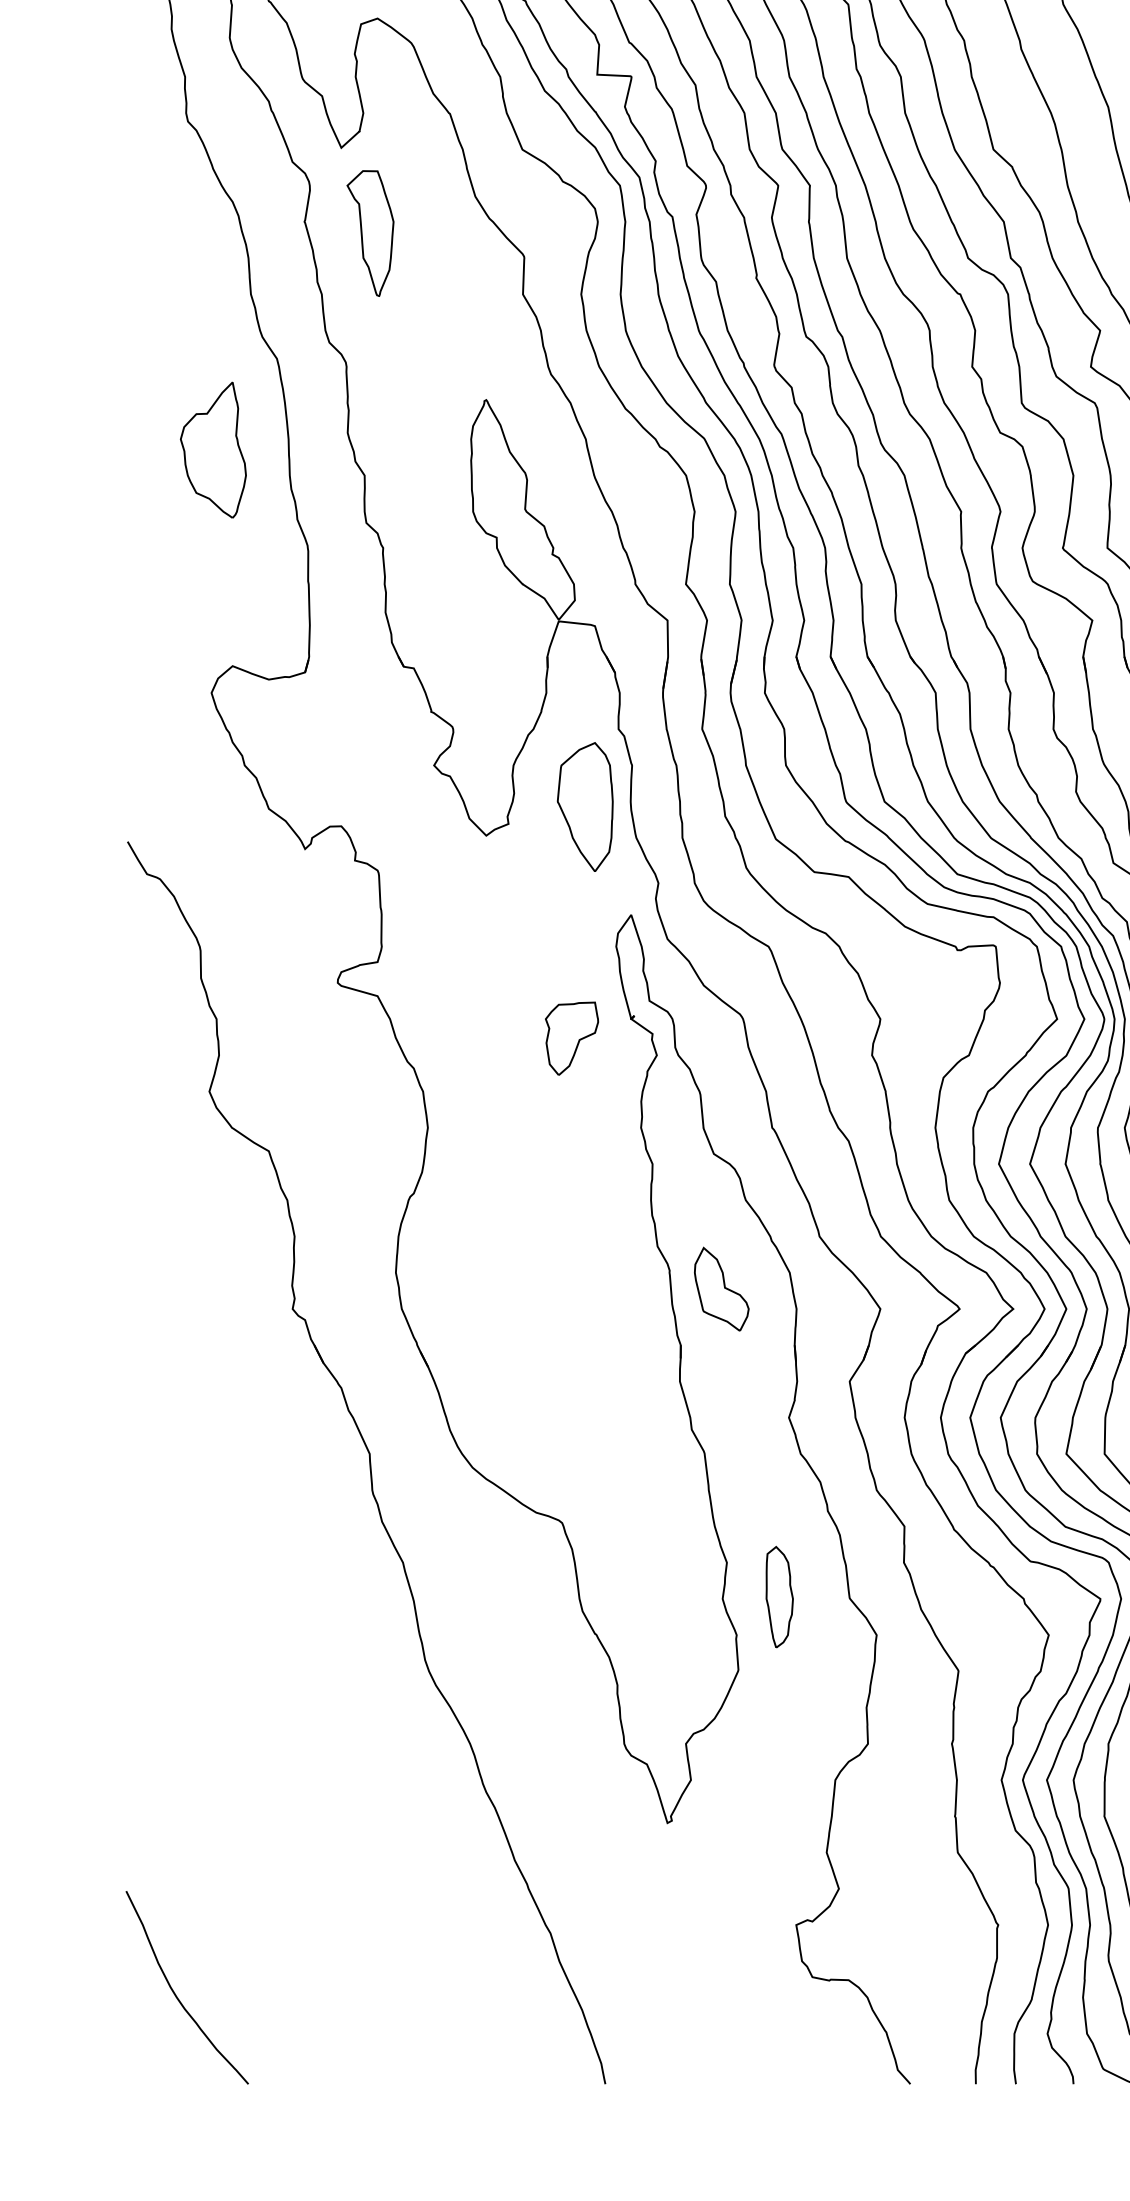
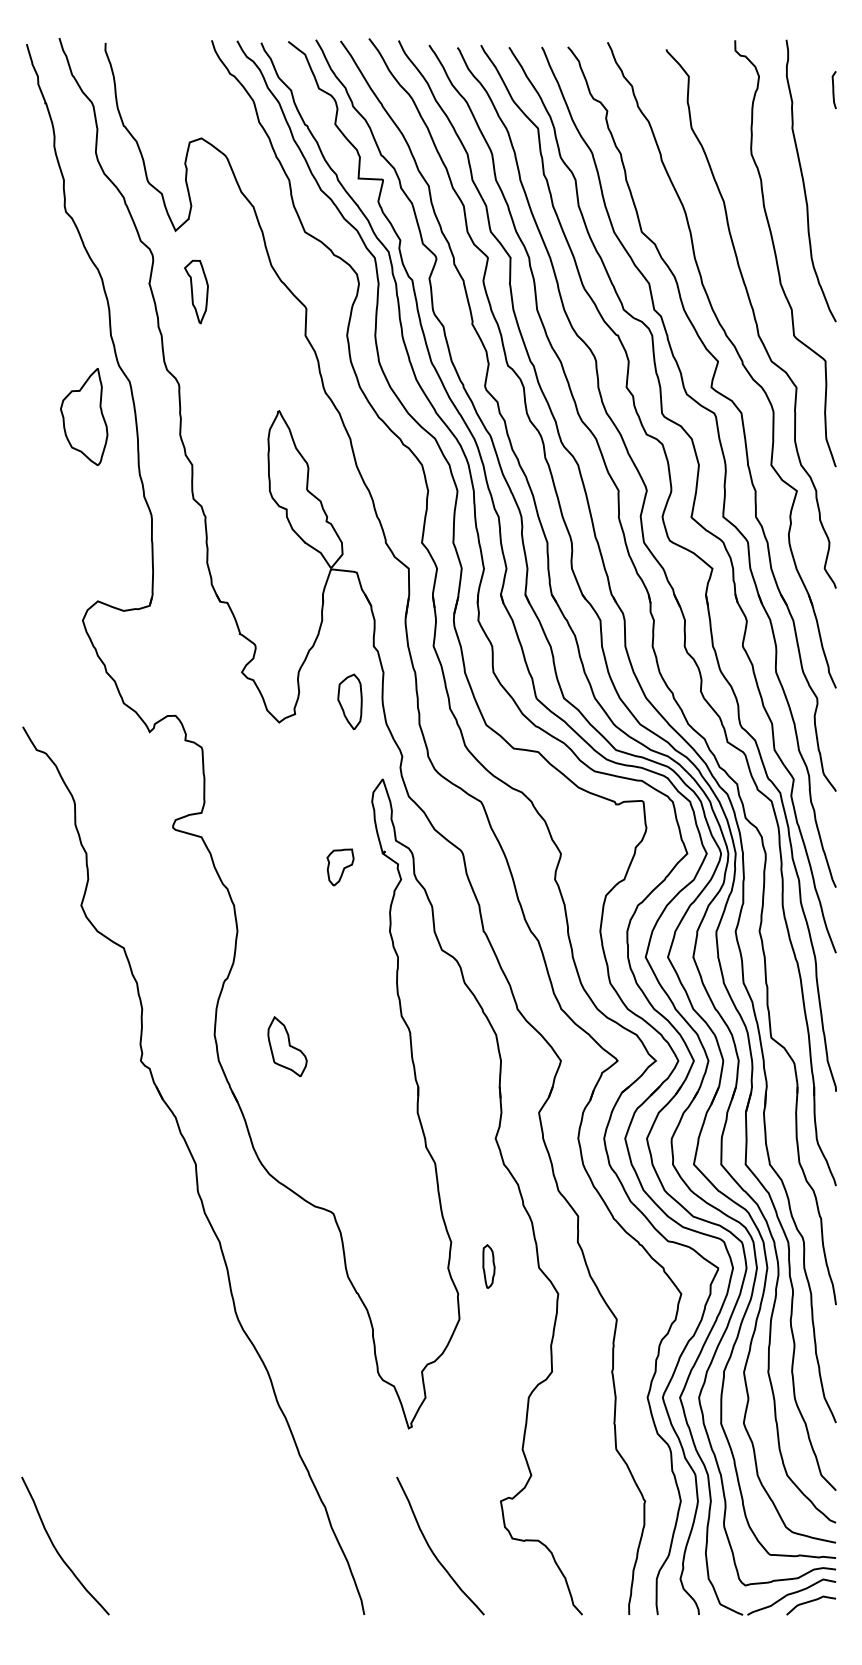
part: (370, 232) -> (196, 291), size x0.7
part: (213, 449) -> (84, 416), moved
part: (584, 806) -> (349, 701), size x0.6
part: (571, 1038) -> (340, 867), size x0.7
part: (721, 1288) -> (287, 1046), moved
part: (779, 1596) -> (488, 1266), size x0.6
curve: (702, 1995) -> (433, 1551), added

